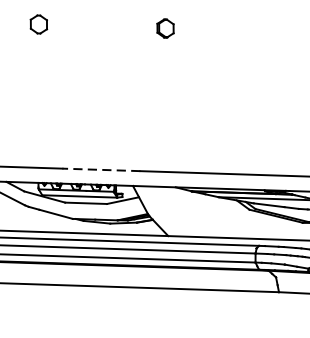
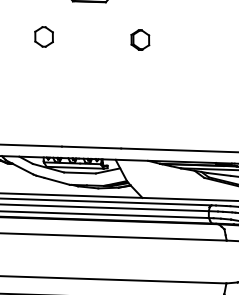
part: (38, 23) -> (43, 36), size x1.43
part: (165, 27) -> (140, 39), size x1.43
line: (101, 169) -> (91, 147), dashed -> solid

